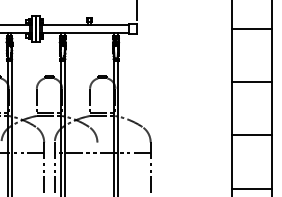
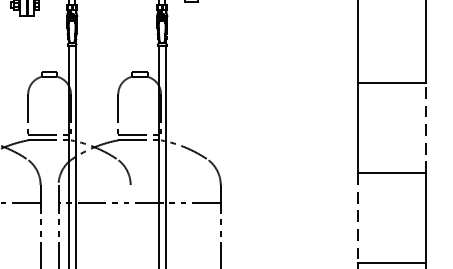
line: (271, 108) -> (425, 127), solid -> dashed
line: (231, 162) -> (357, 218), solid -> dashed

